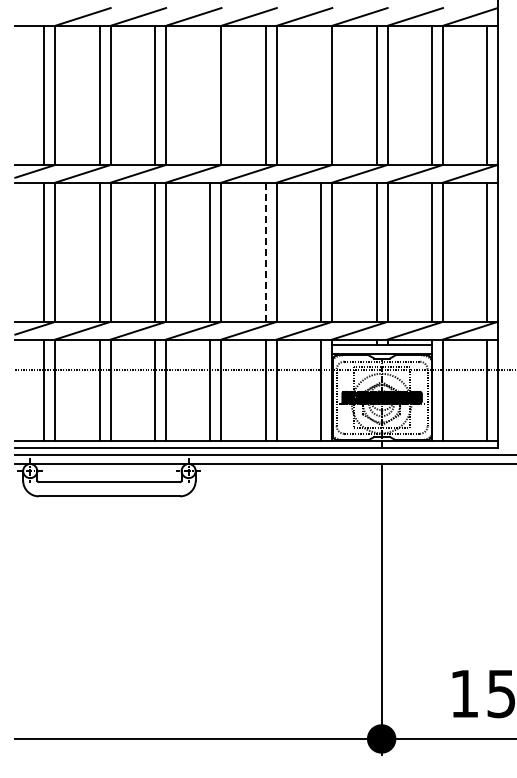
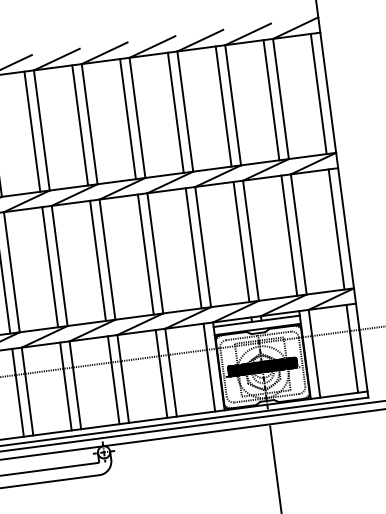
line: (210, 94) -> (80, 124), added
line: (321, 94) -> (175, 112), added
line: (265, 252) -> (145, 254), dashed -> solid

